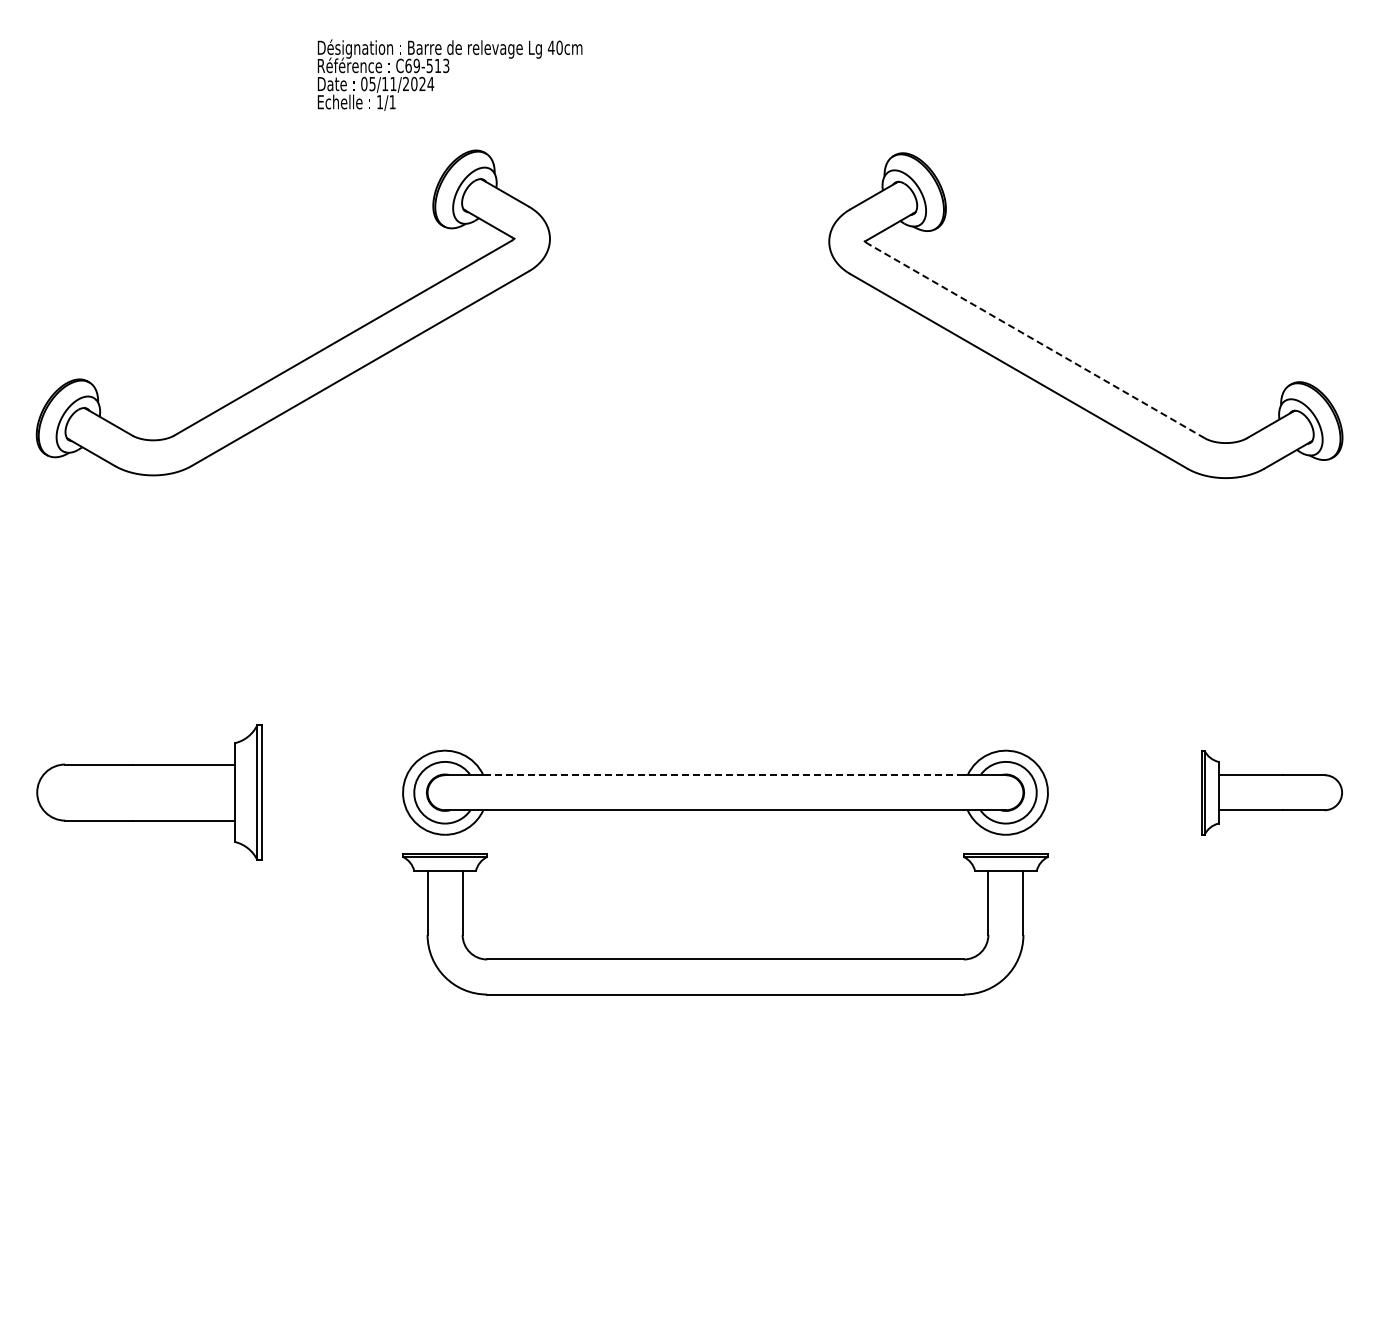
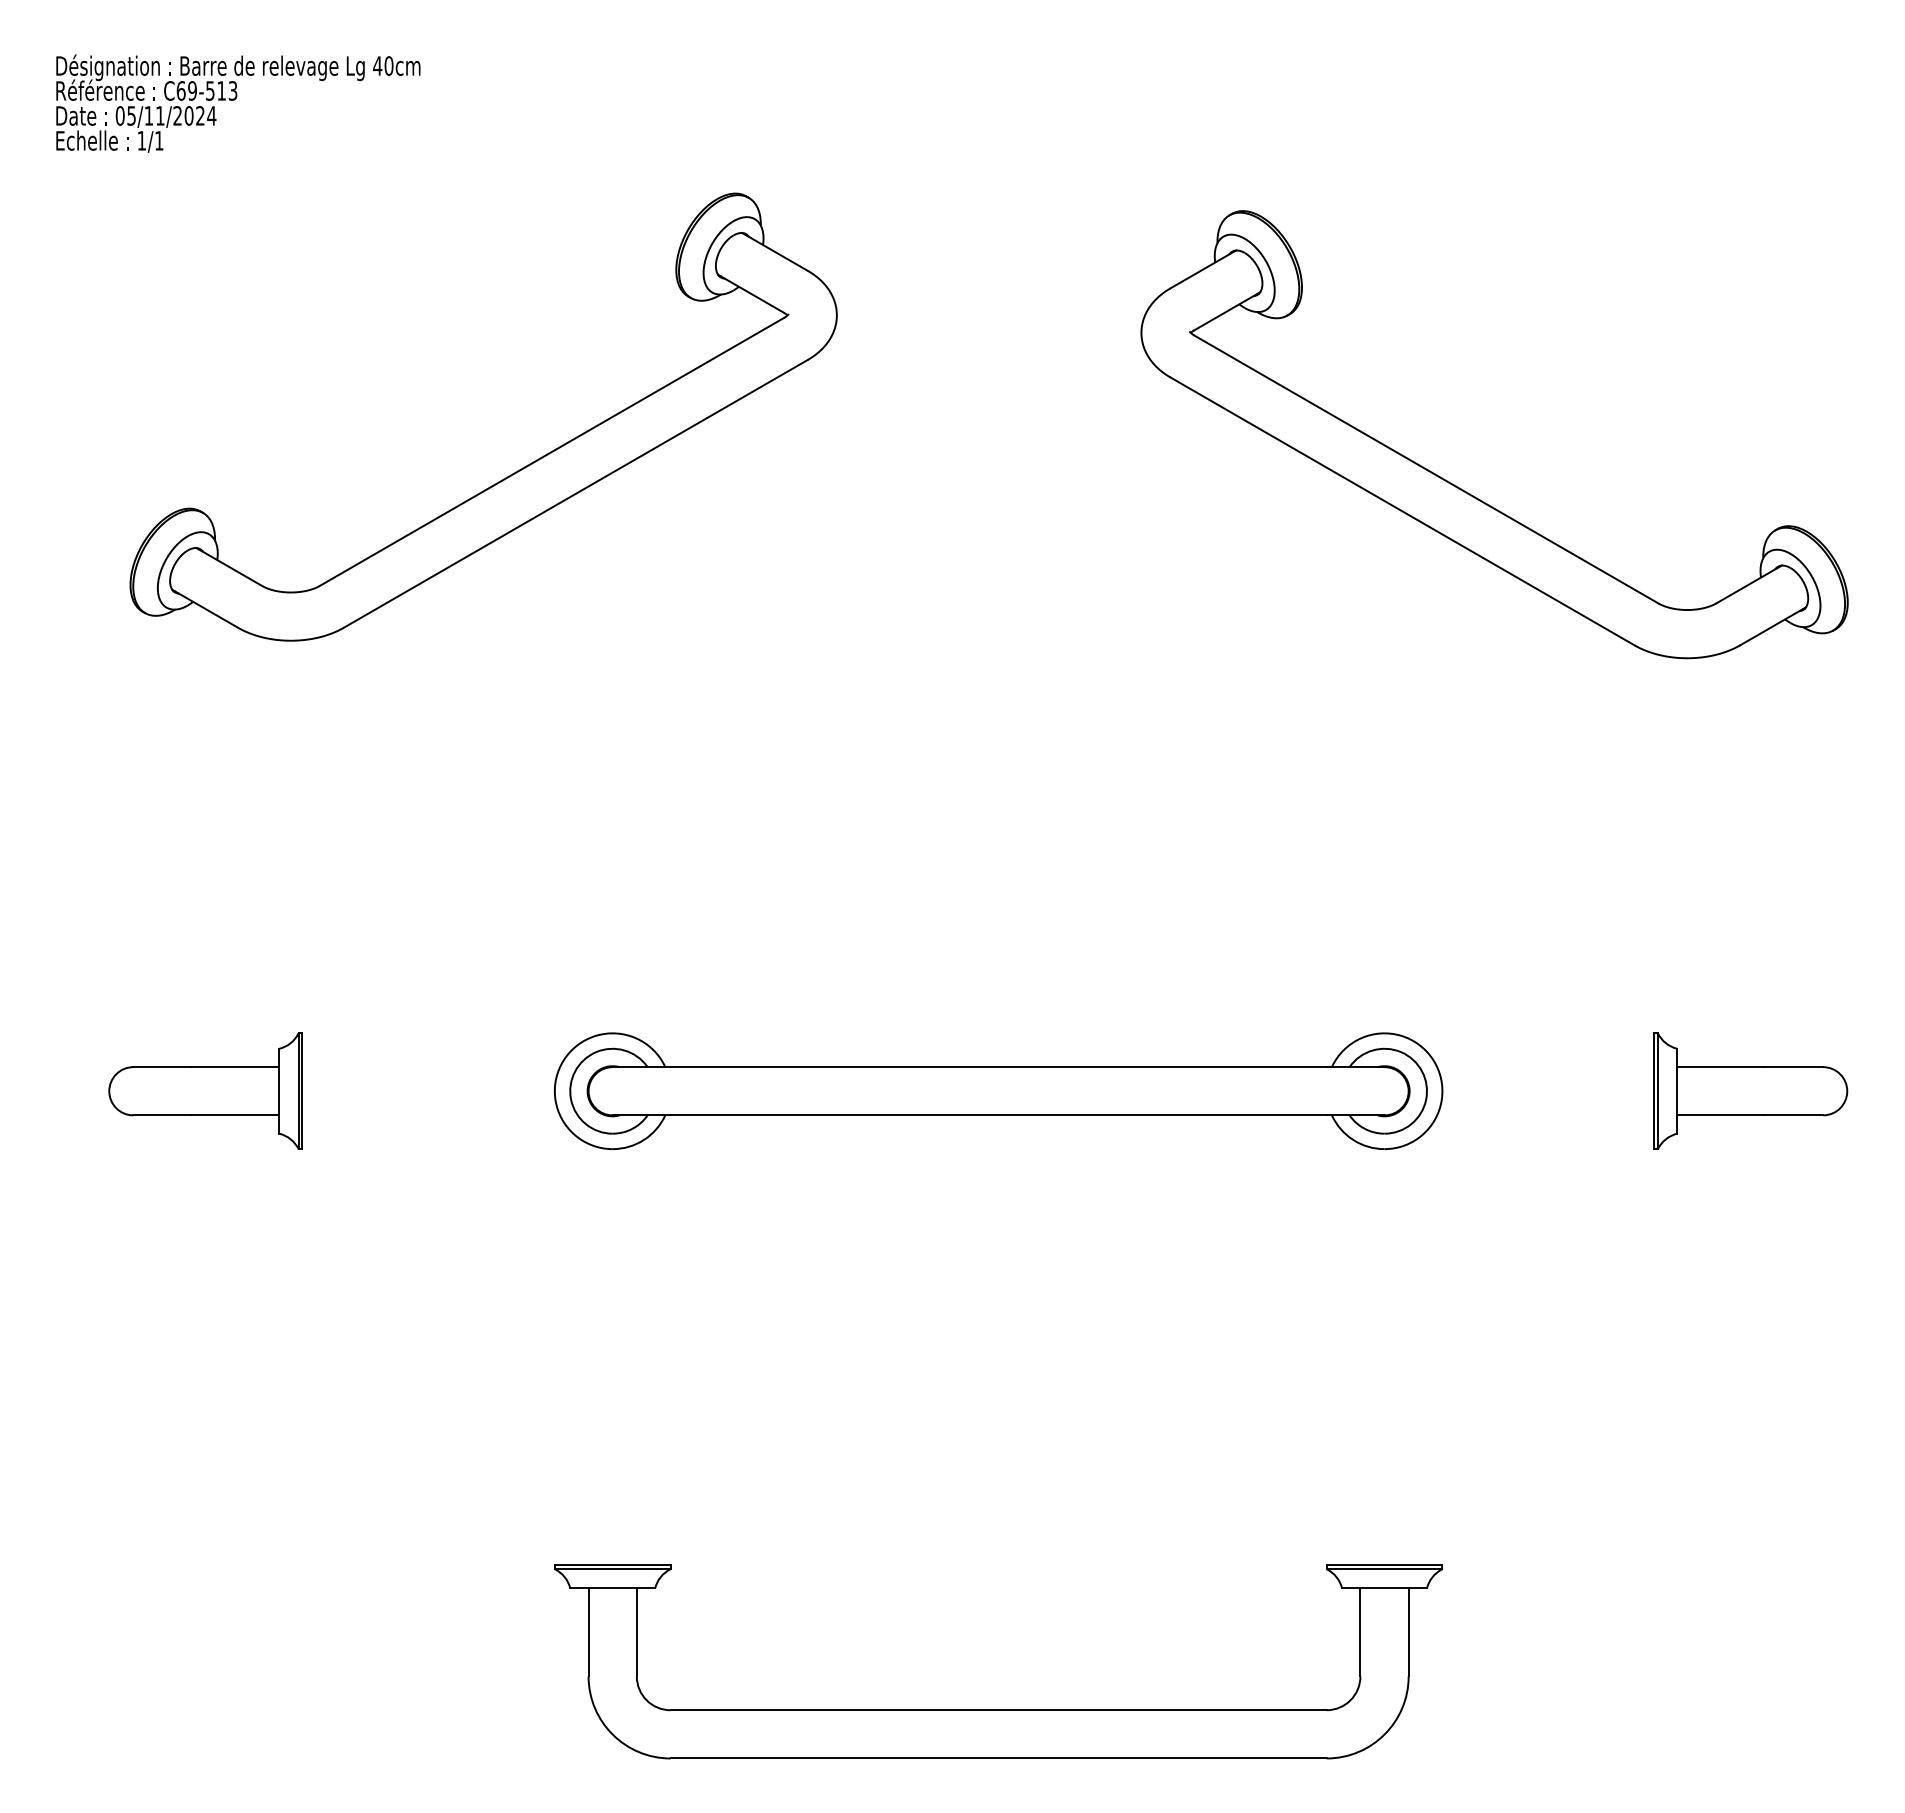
text: (449, 74) -> (237, 102), moved
line: (1036, 341) -> (1426, 470), dashed -> solid
part: (317, 351) -> (516, 470), moved
line: (725, 775) -> (998, 1067), dashed -> solid
part: (149, 792) -> (205, 1090), size x0.62
part: (725, 958) -> (998, 1708), moved

